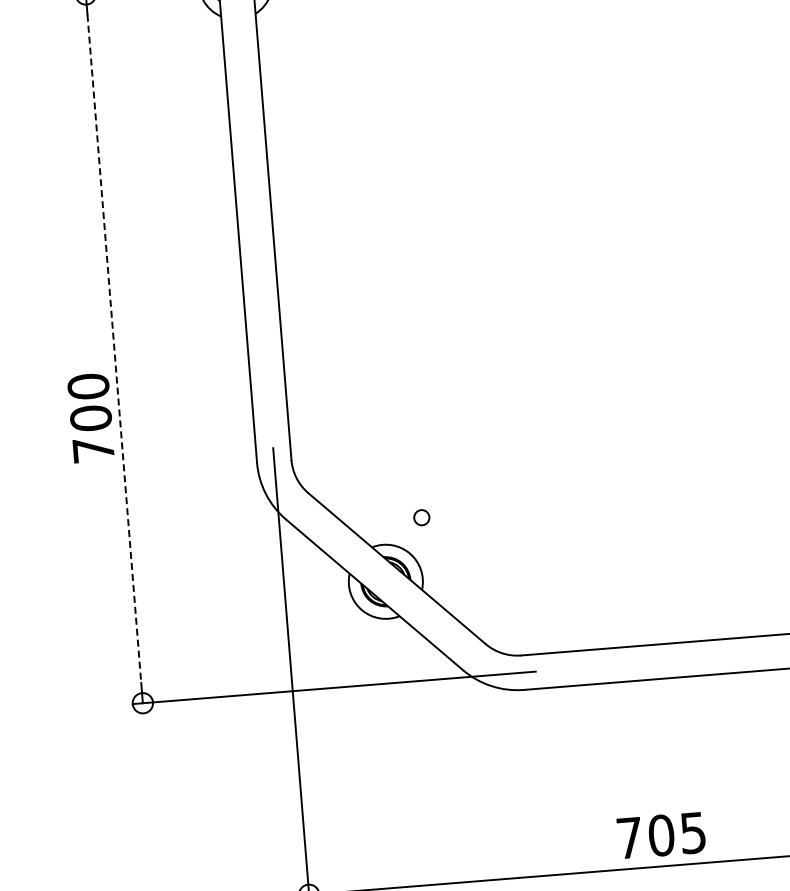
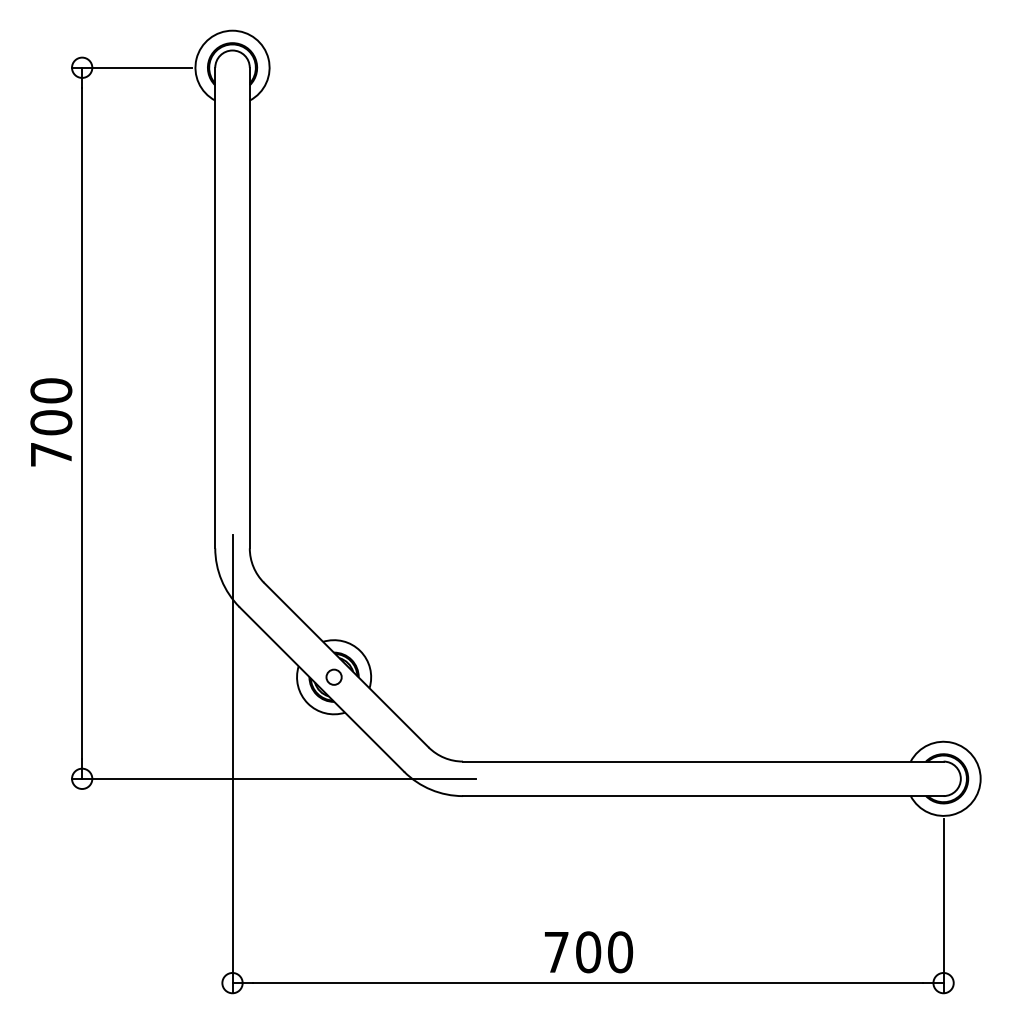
line: (114, 349) -> (82, 423), dashed -> solid
text: (91, 418) -> (51, 422), moved
circle: (421, 516) -> (333, 676), moved
text: (693, 833) -> (620, 952), 705 -> 700

